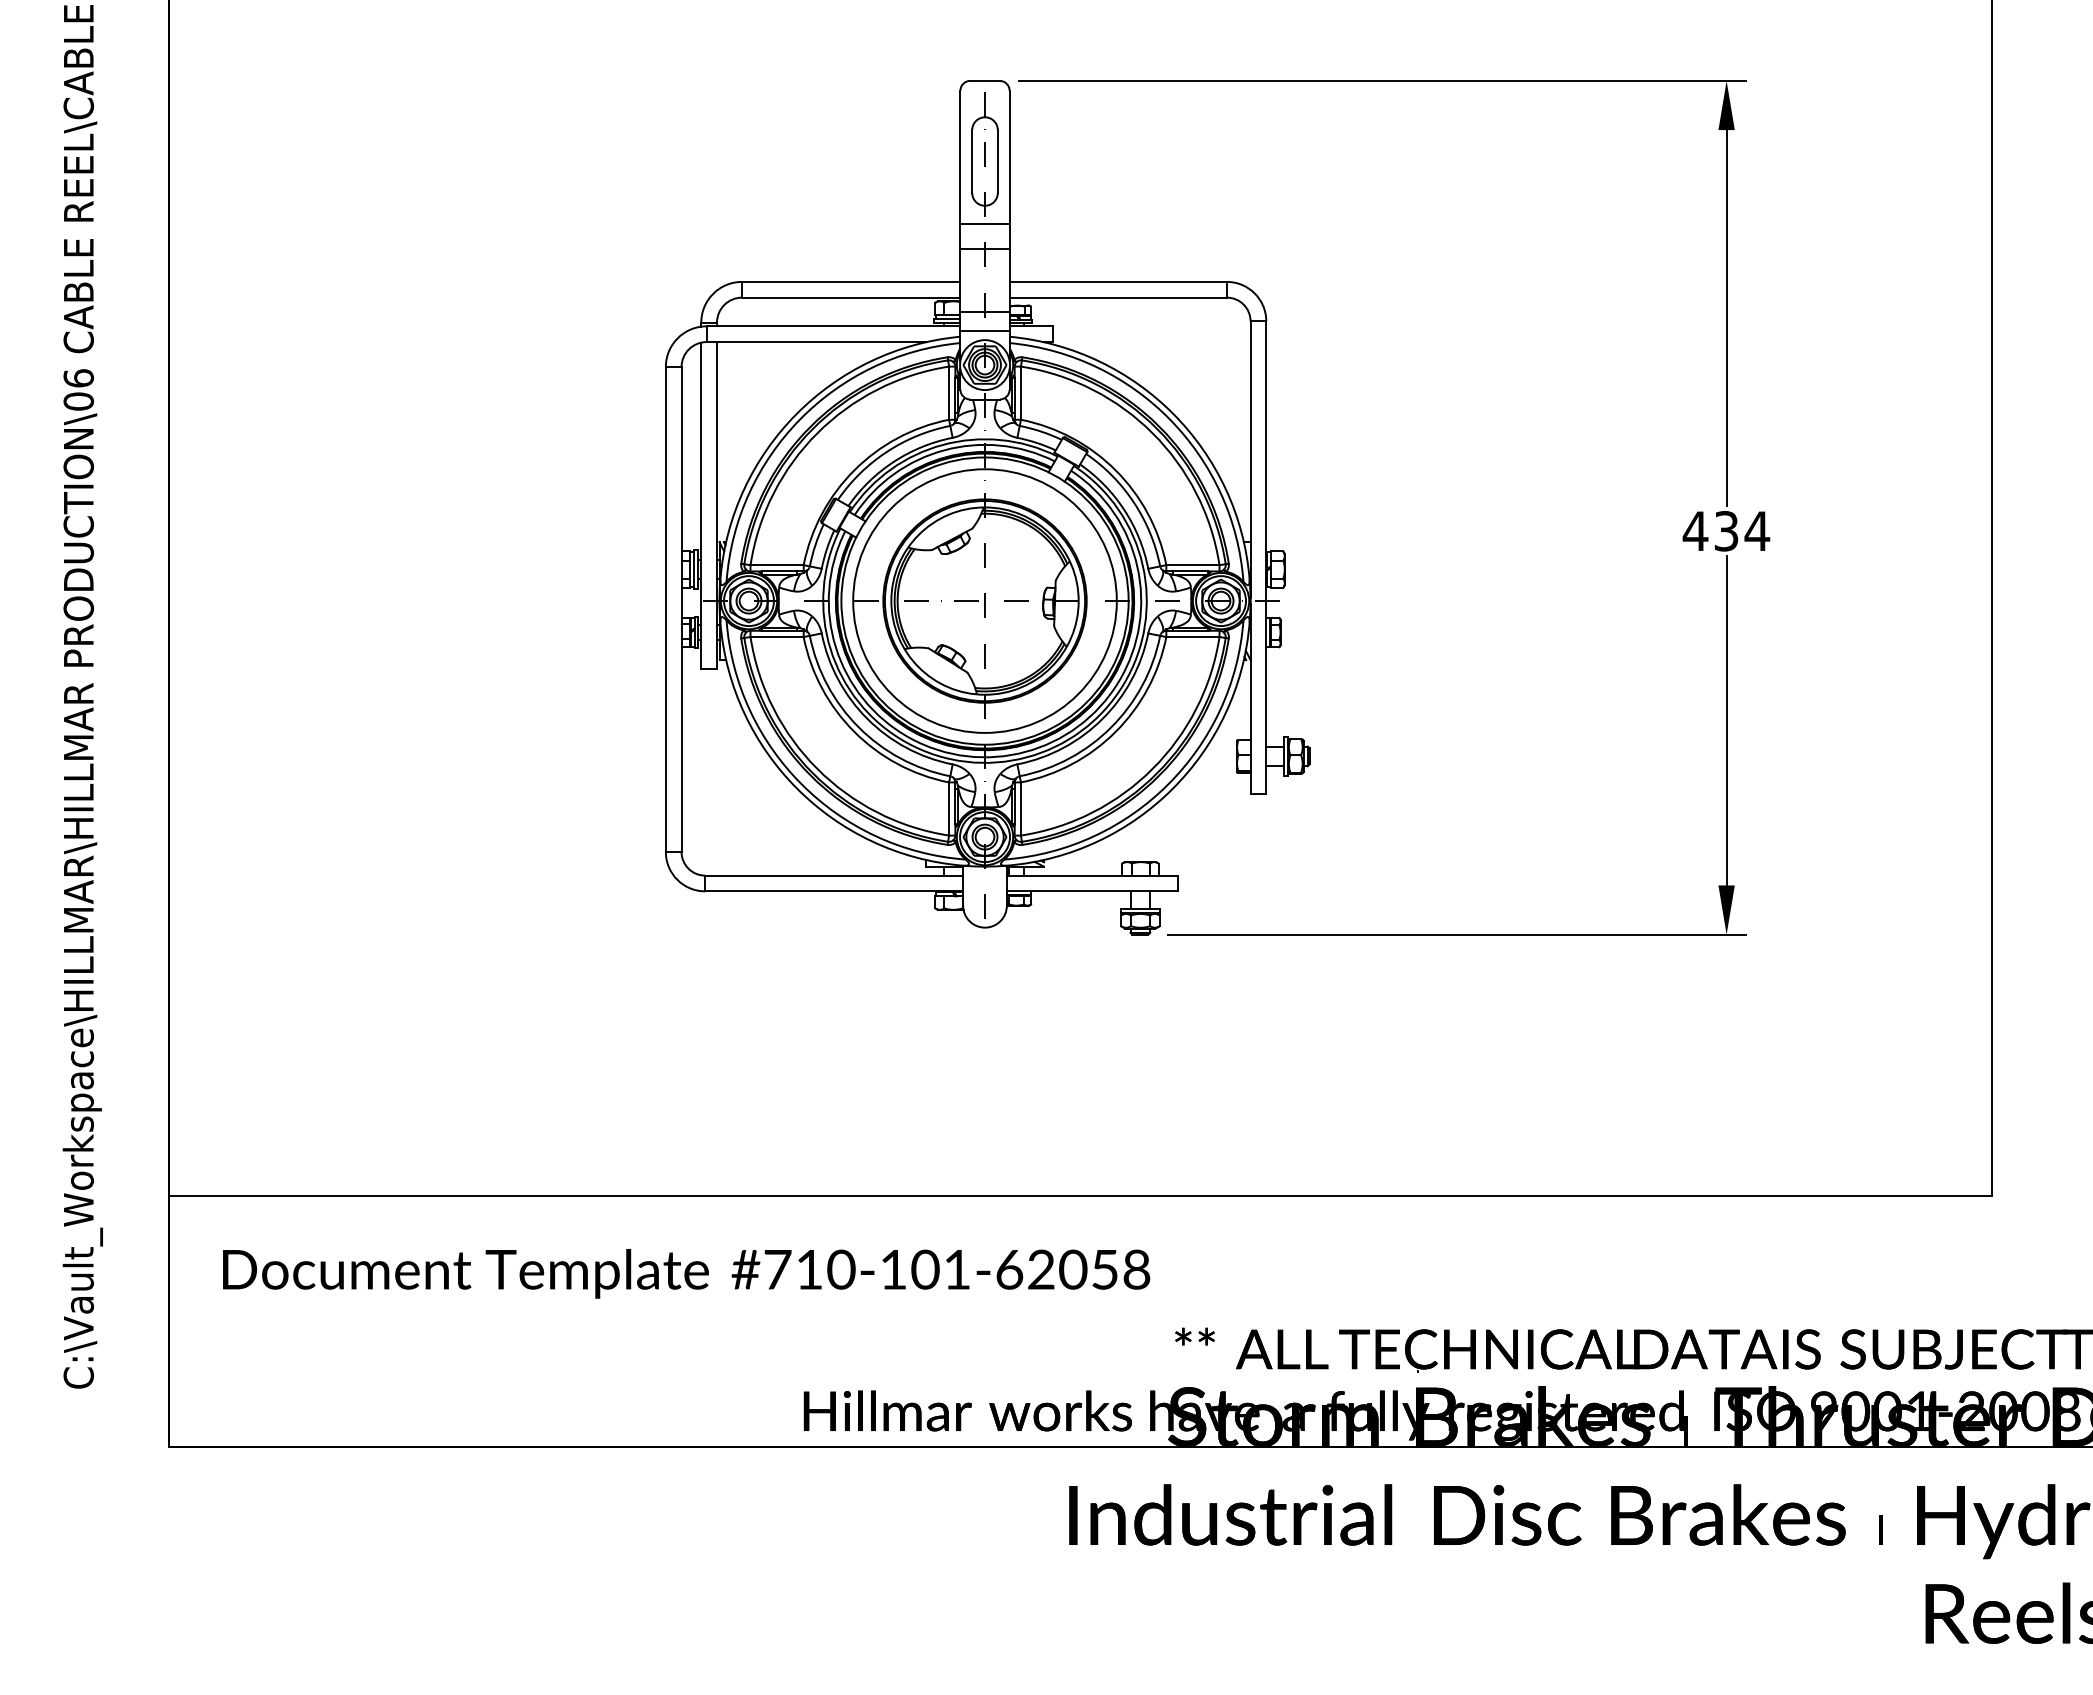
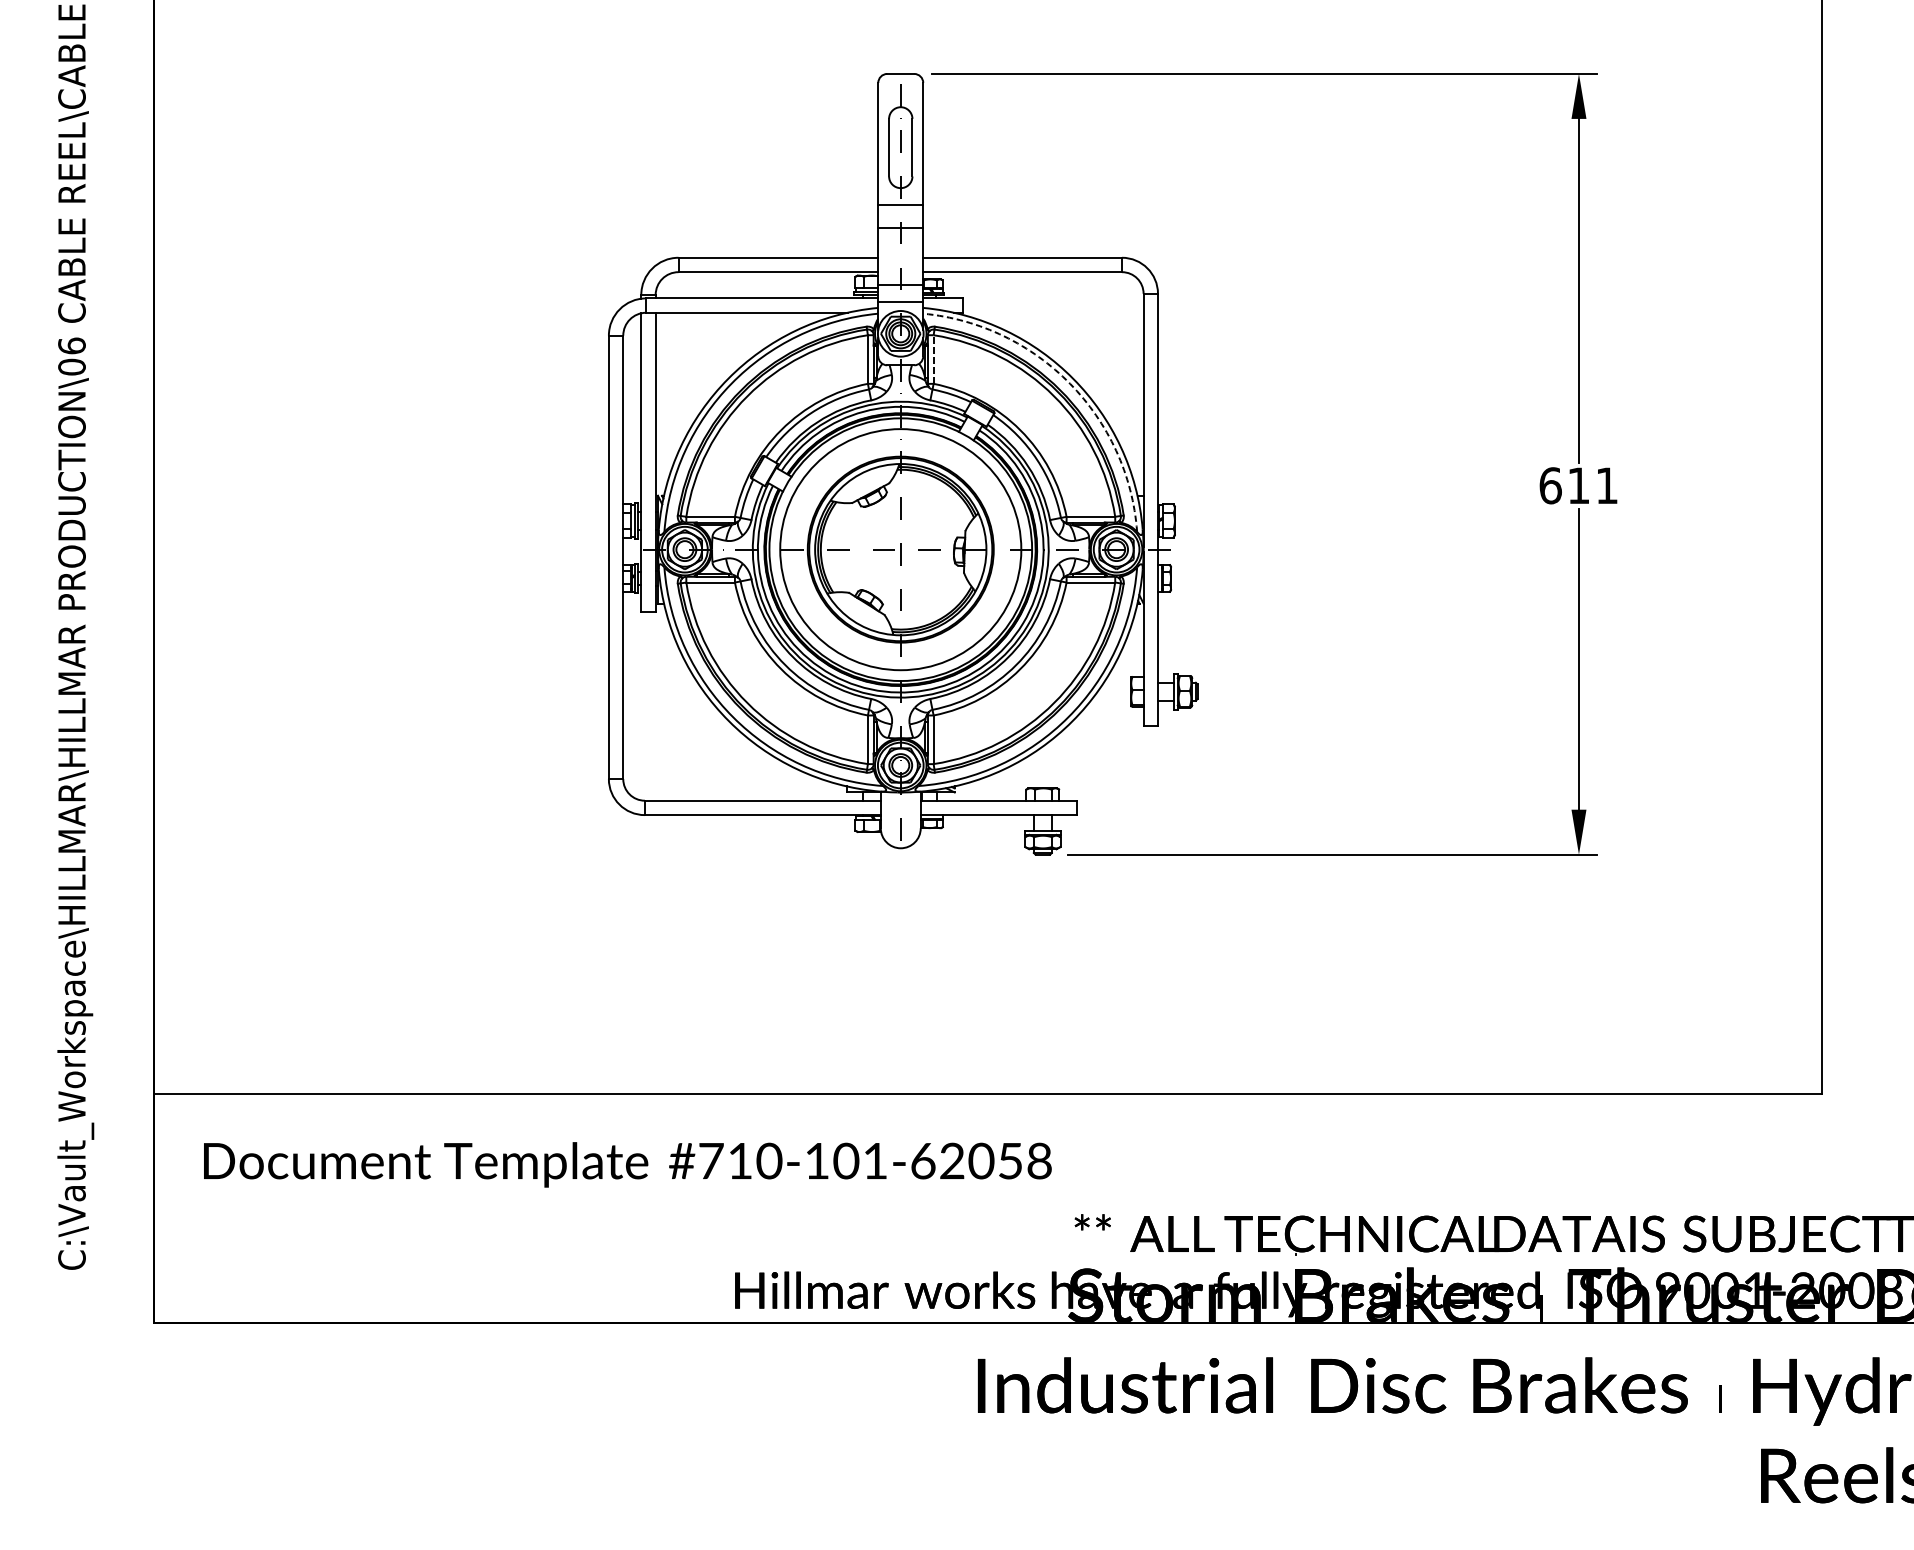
line: (1020, 393) -> (933, 359), solid -> dashed
arc: (1170, 419) -> (1070, 383), solid -> dashed
text: (1726, 531) -> (1578, 486), 434 -> 611

